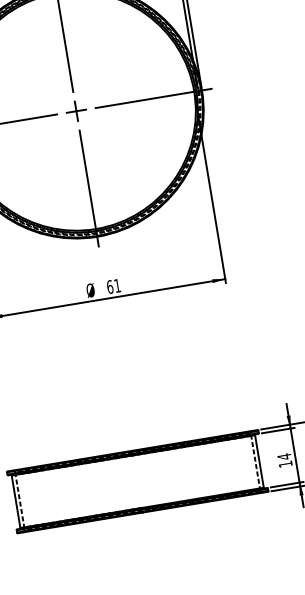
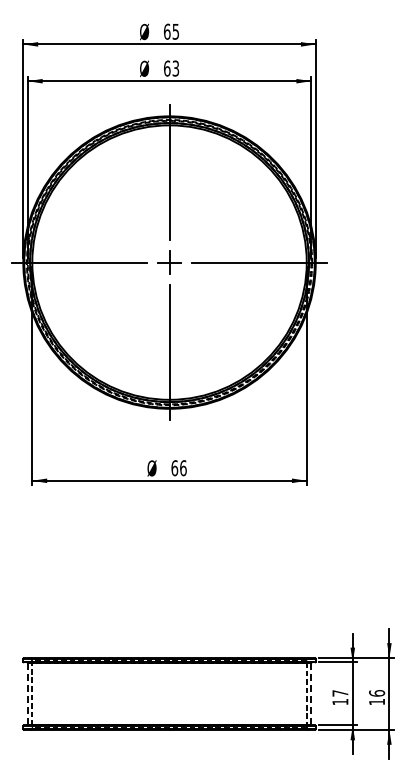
text: (117, 286) -> (183, 468), 61 -> 66
text: (284, 456) -> (340, 692), 14 -> 17
line: (259, 461) -> (311, 693), solid -> dashed
line: (15, 501) -> (27, 693), solid -> dashed

